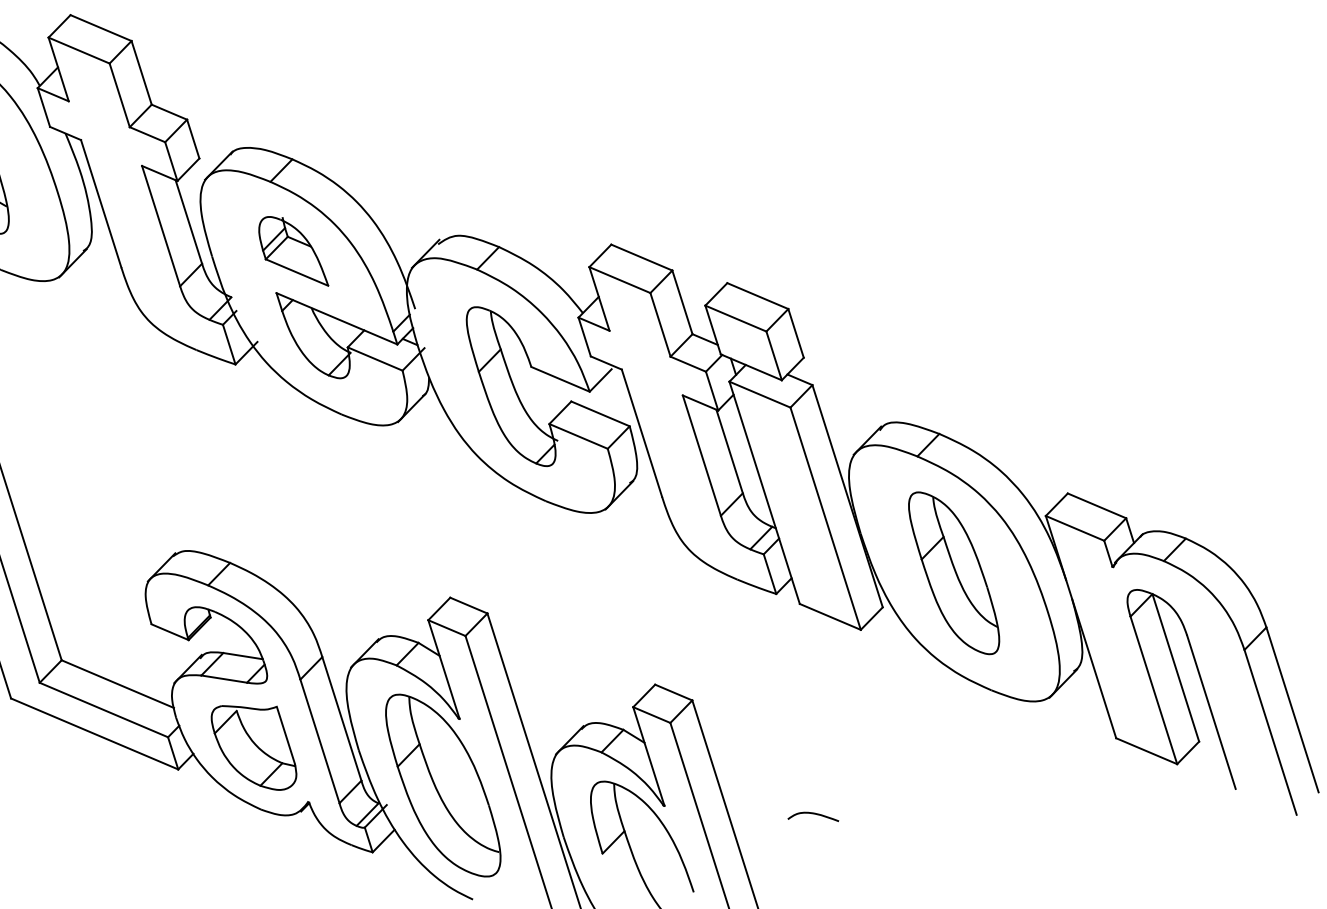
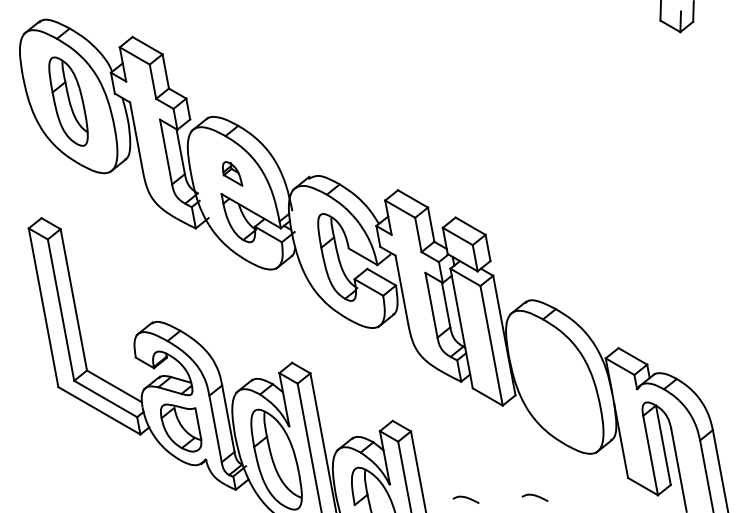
part: (292, 251) -> (232, 173), size x0.6
part: (953, 573) -> (554, 382), removed
curve: (942, 795) -> (534, 496), added

